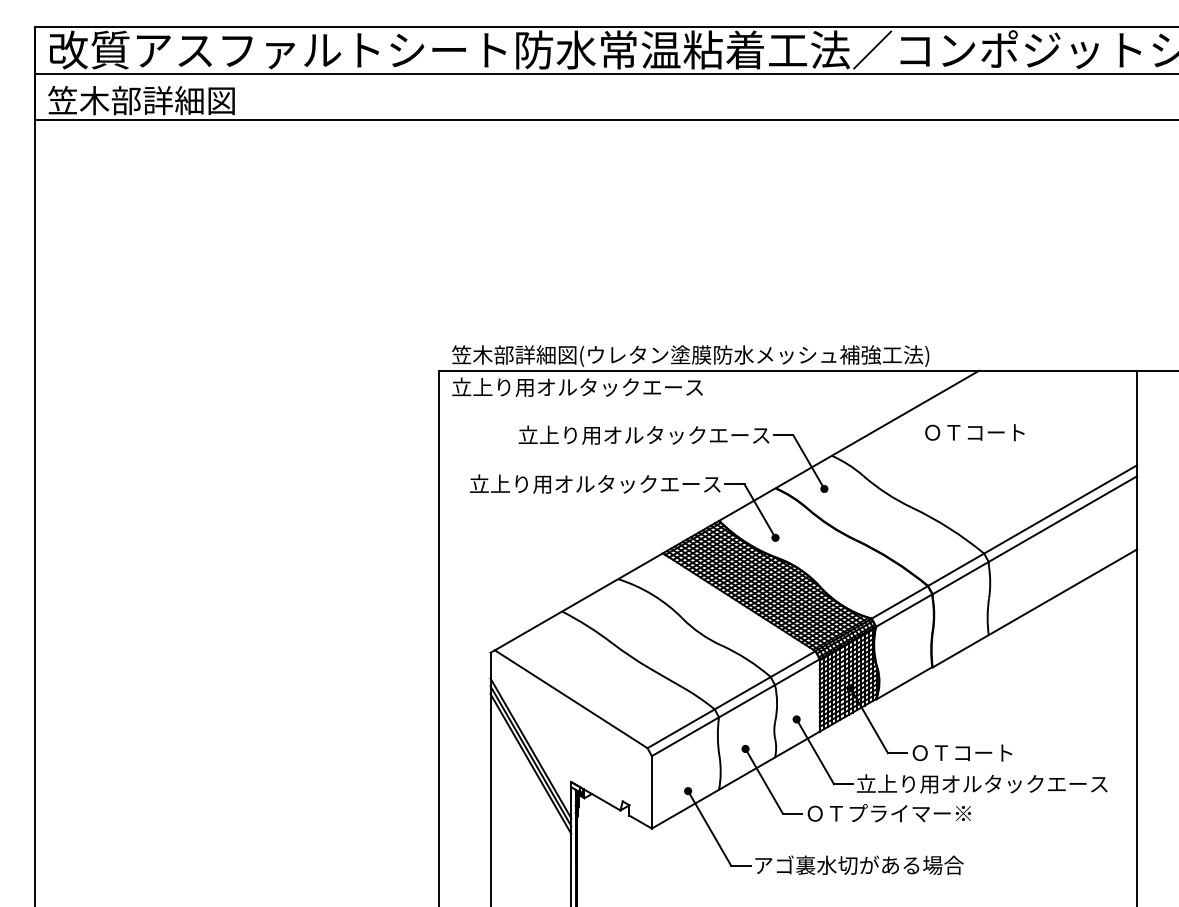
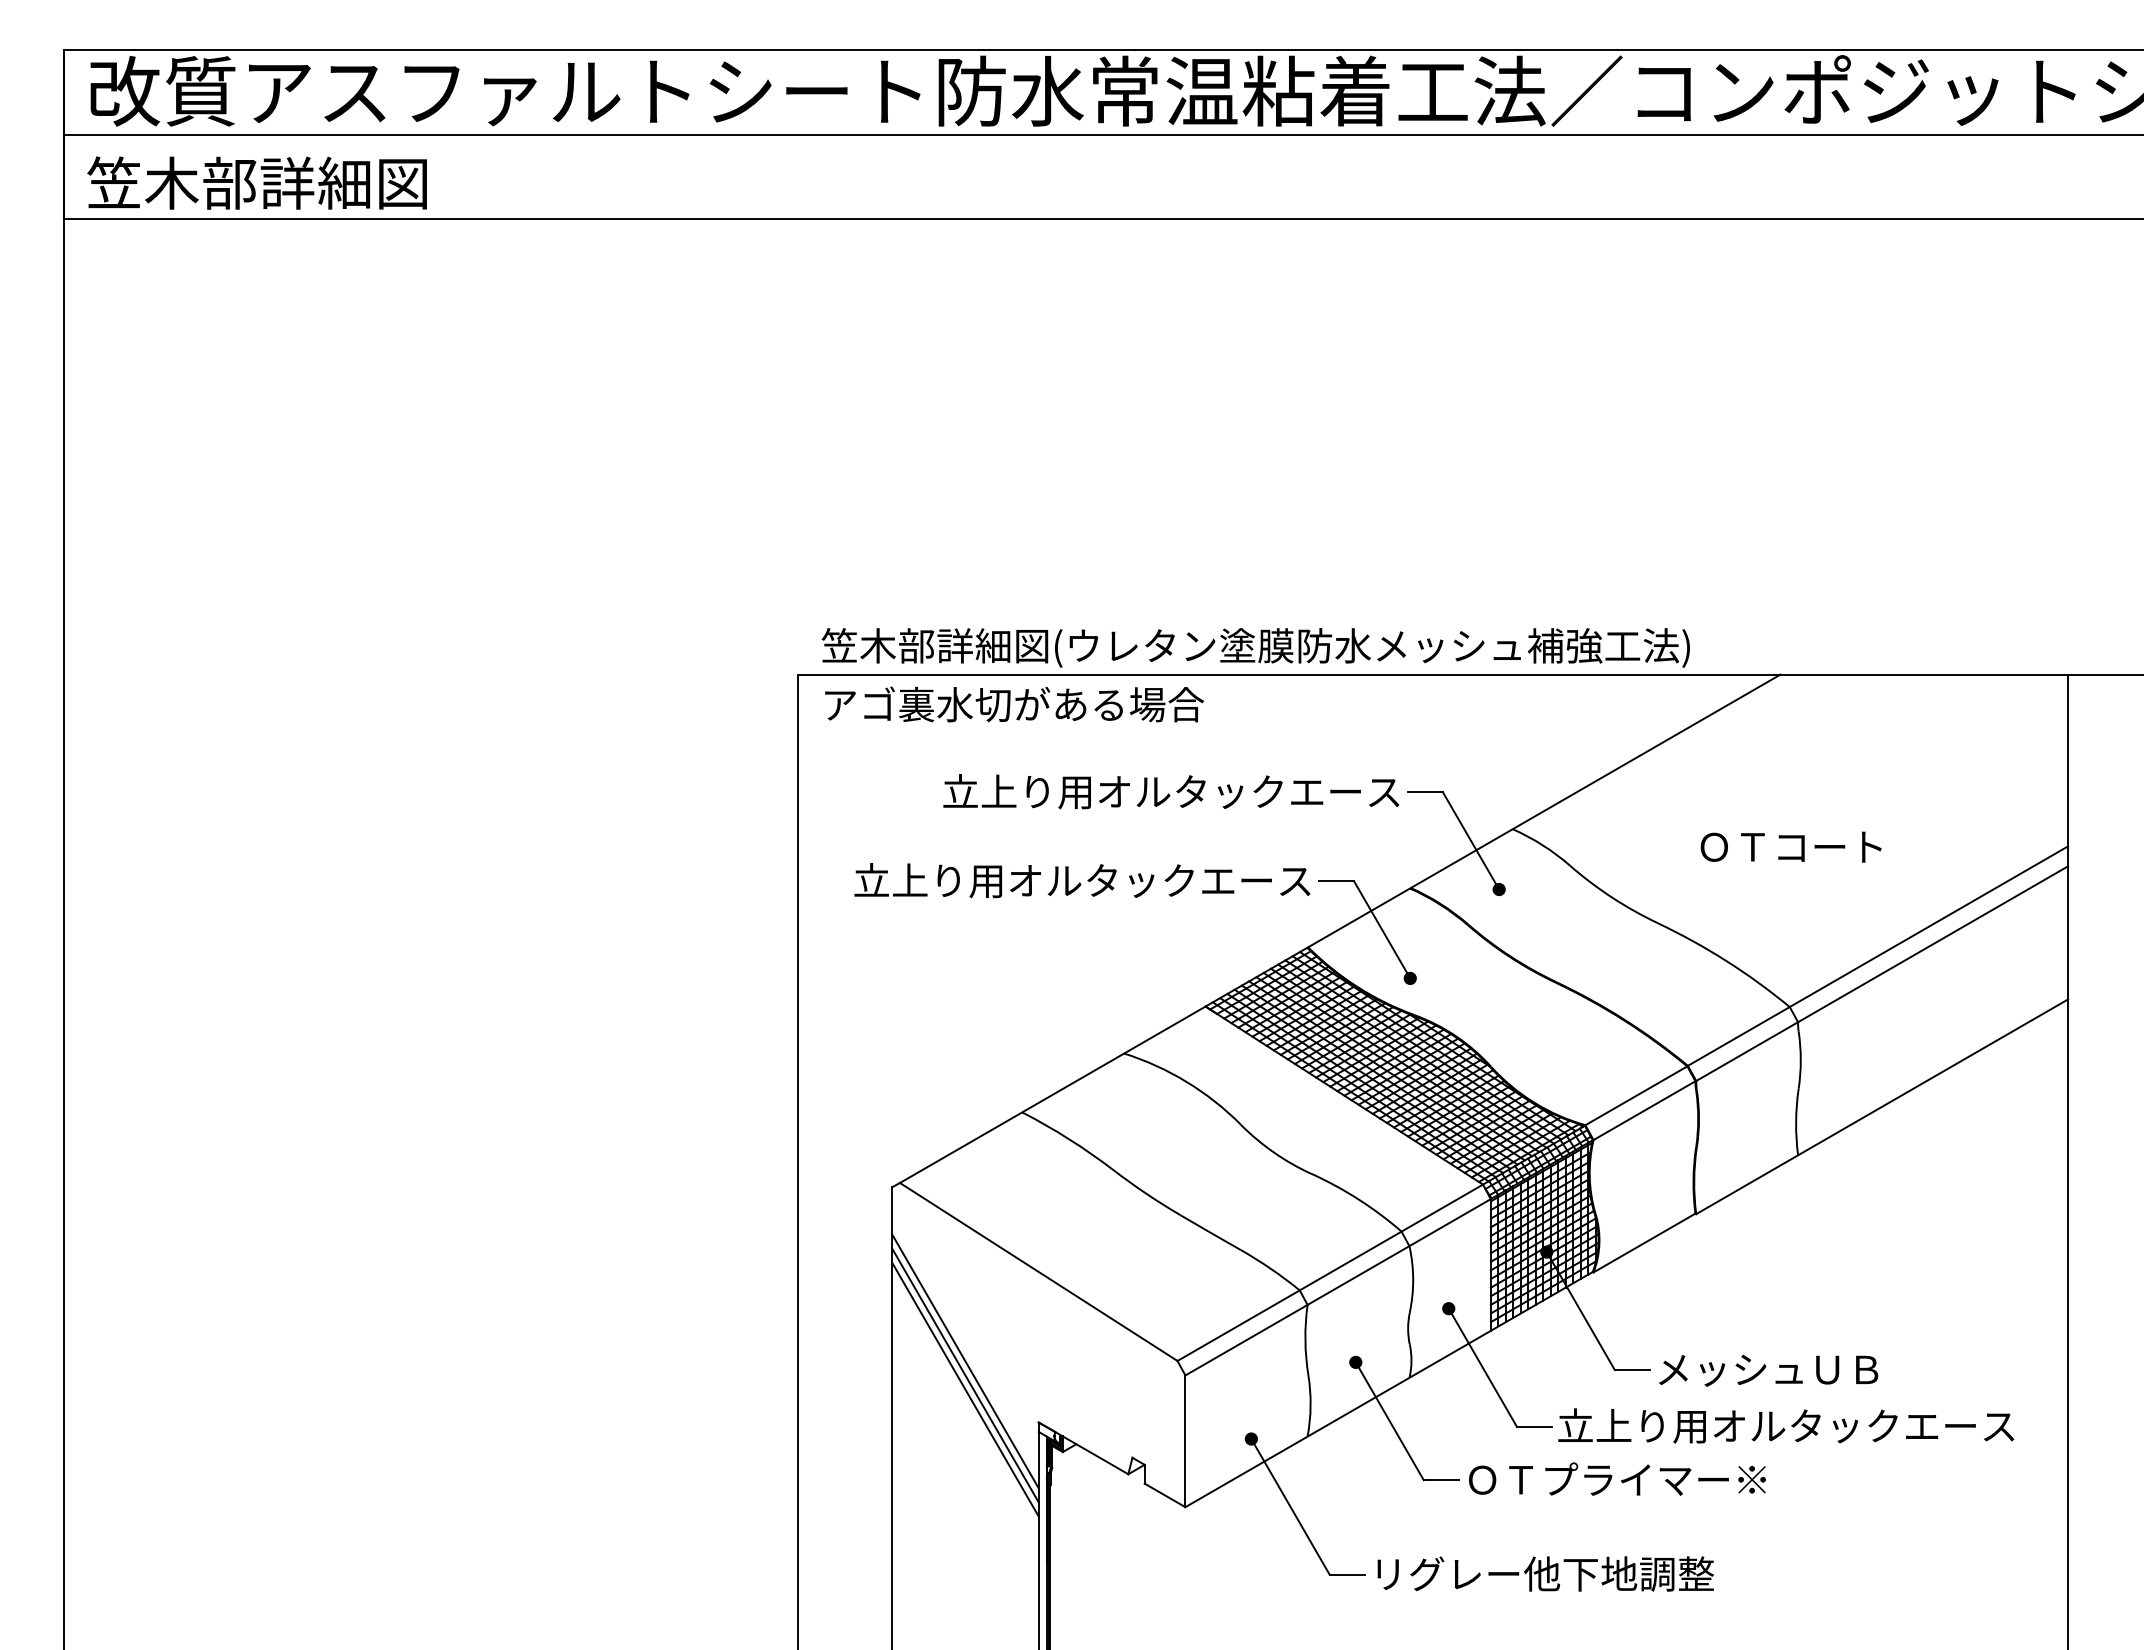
text: (577, 386) -> (1050, 703), 立上り用オルタックエース -> アゴ裏水切がある場合
text: (974, 432) -> (1790, 846), moved
text: (972, 753) -> (1768, 1370), ＯＴコート -> メッシュＵＢ
text: (859, 865) -> (1563, 1574), アゴ裏水切がある場合 -> リグレー他下地調整

